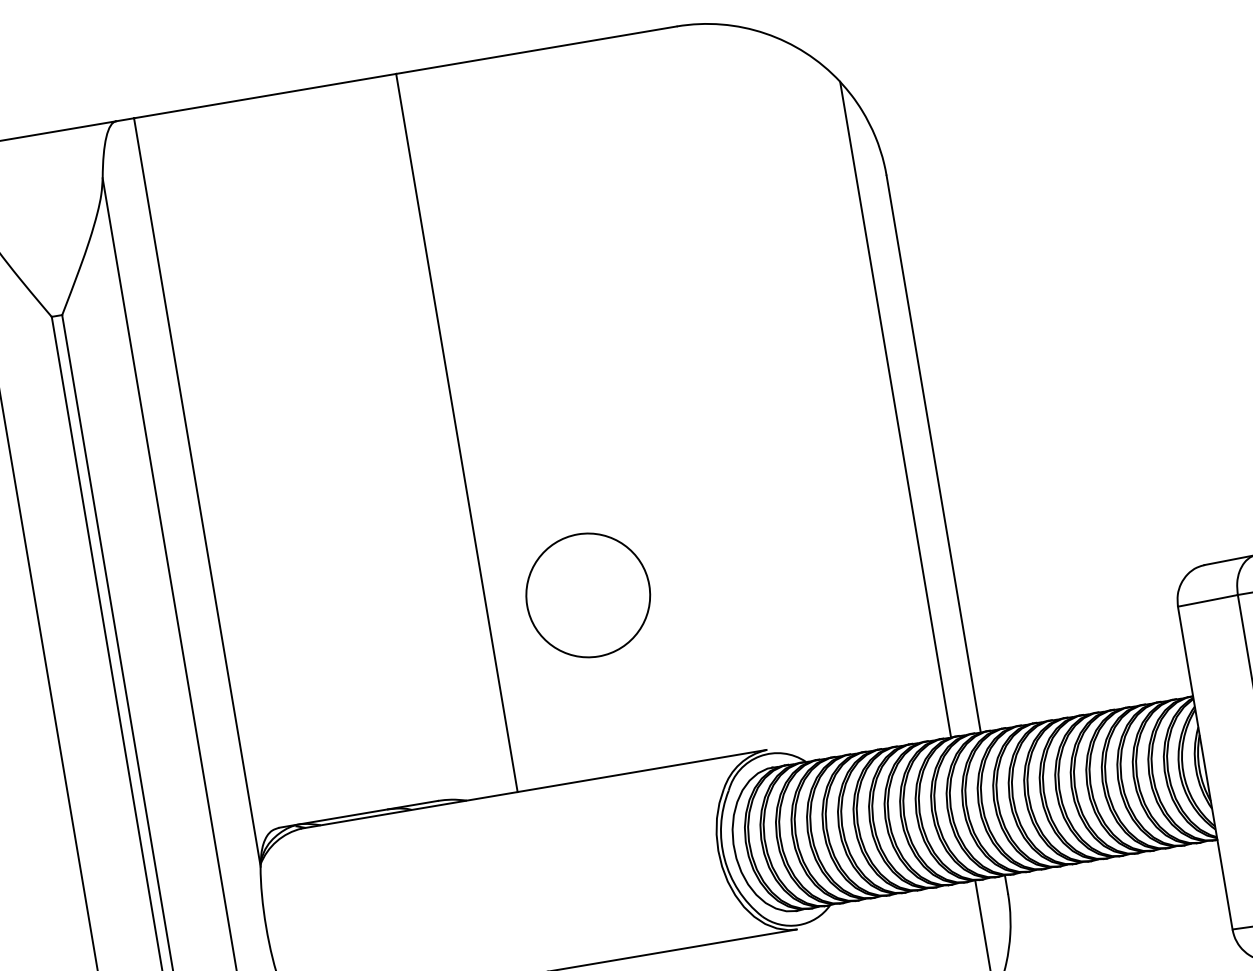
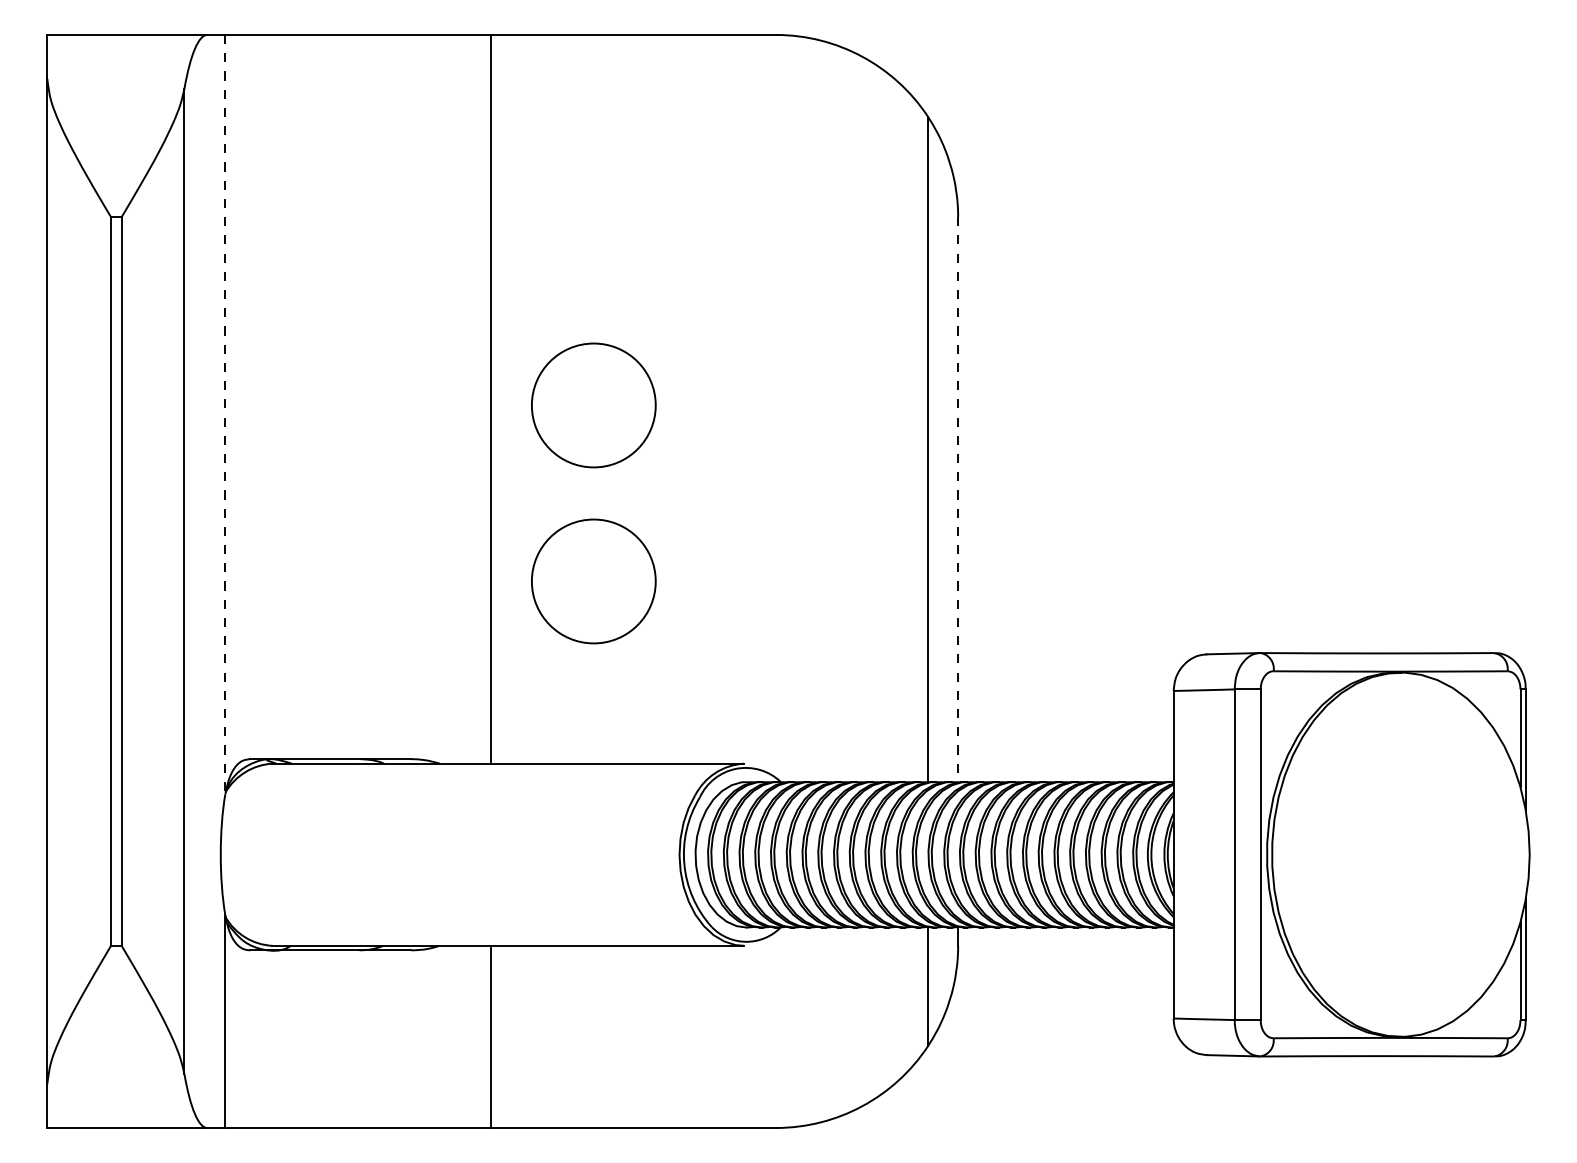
circle: (558, 422) -> (593, 405), added
line: (933, 453) -> (958, 499), solid -> dashed
line: (197, 492) -> (225, 414), solid -> dashed

